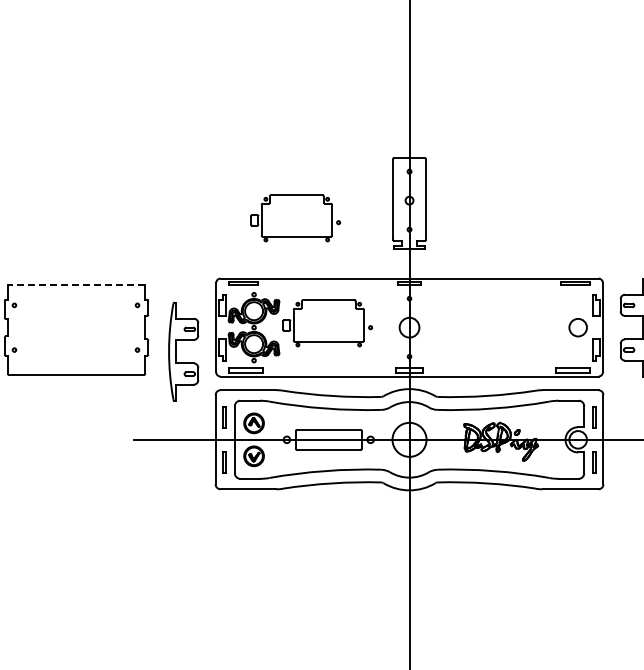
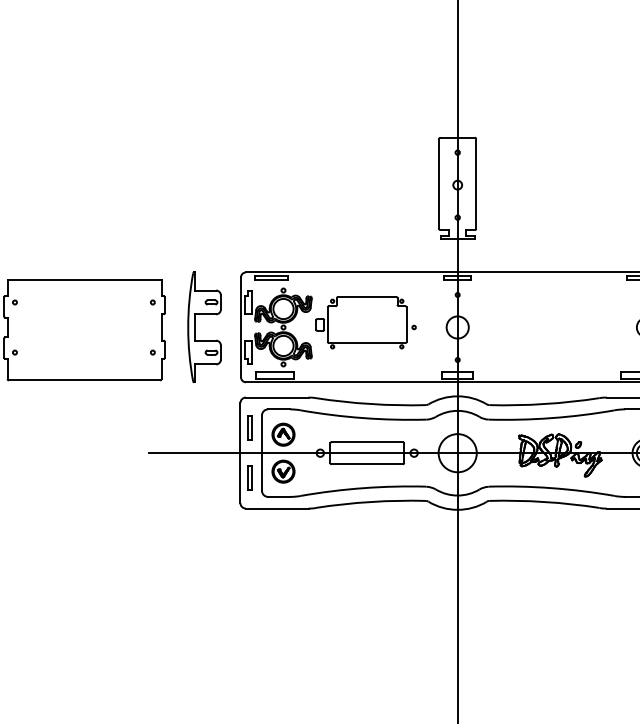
part: (295, 218) -> (329, 205), removed
line: (76, 285) -> (84, 280), dashed -> solid
part: (176, 351) -> (196, 327), moved

